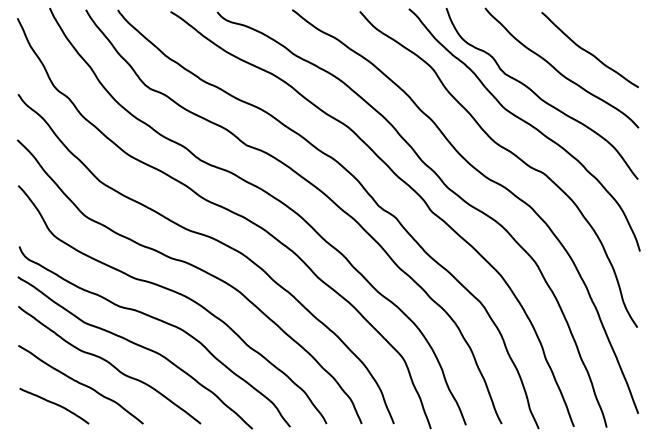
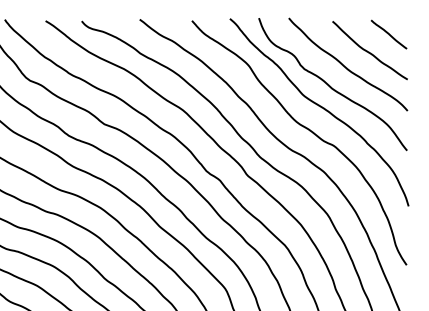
line: (614, 29) -> (388, 34), added

